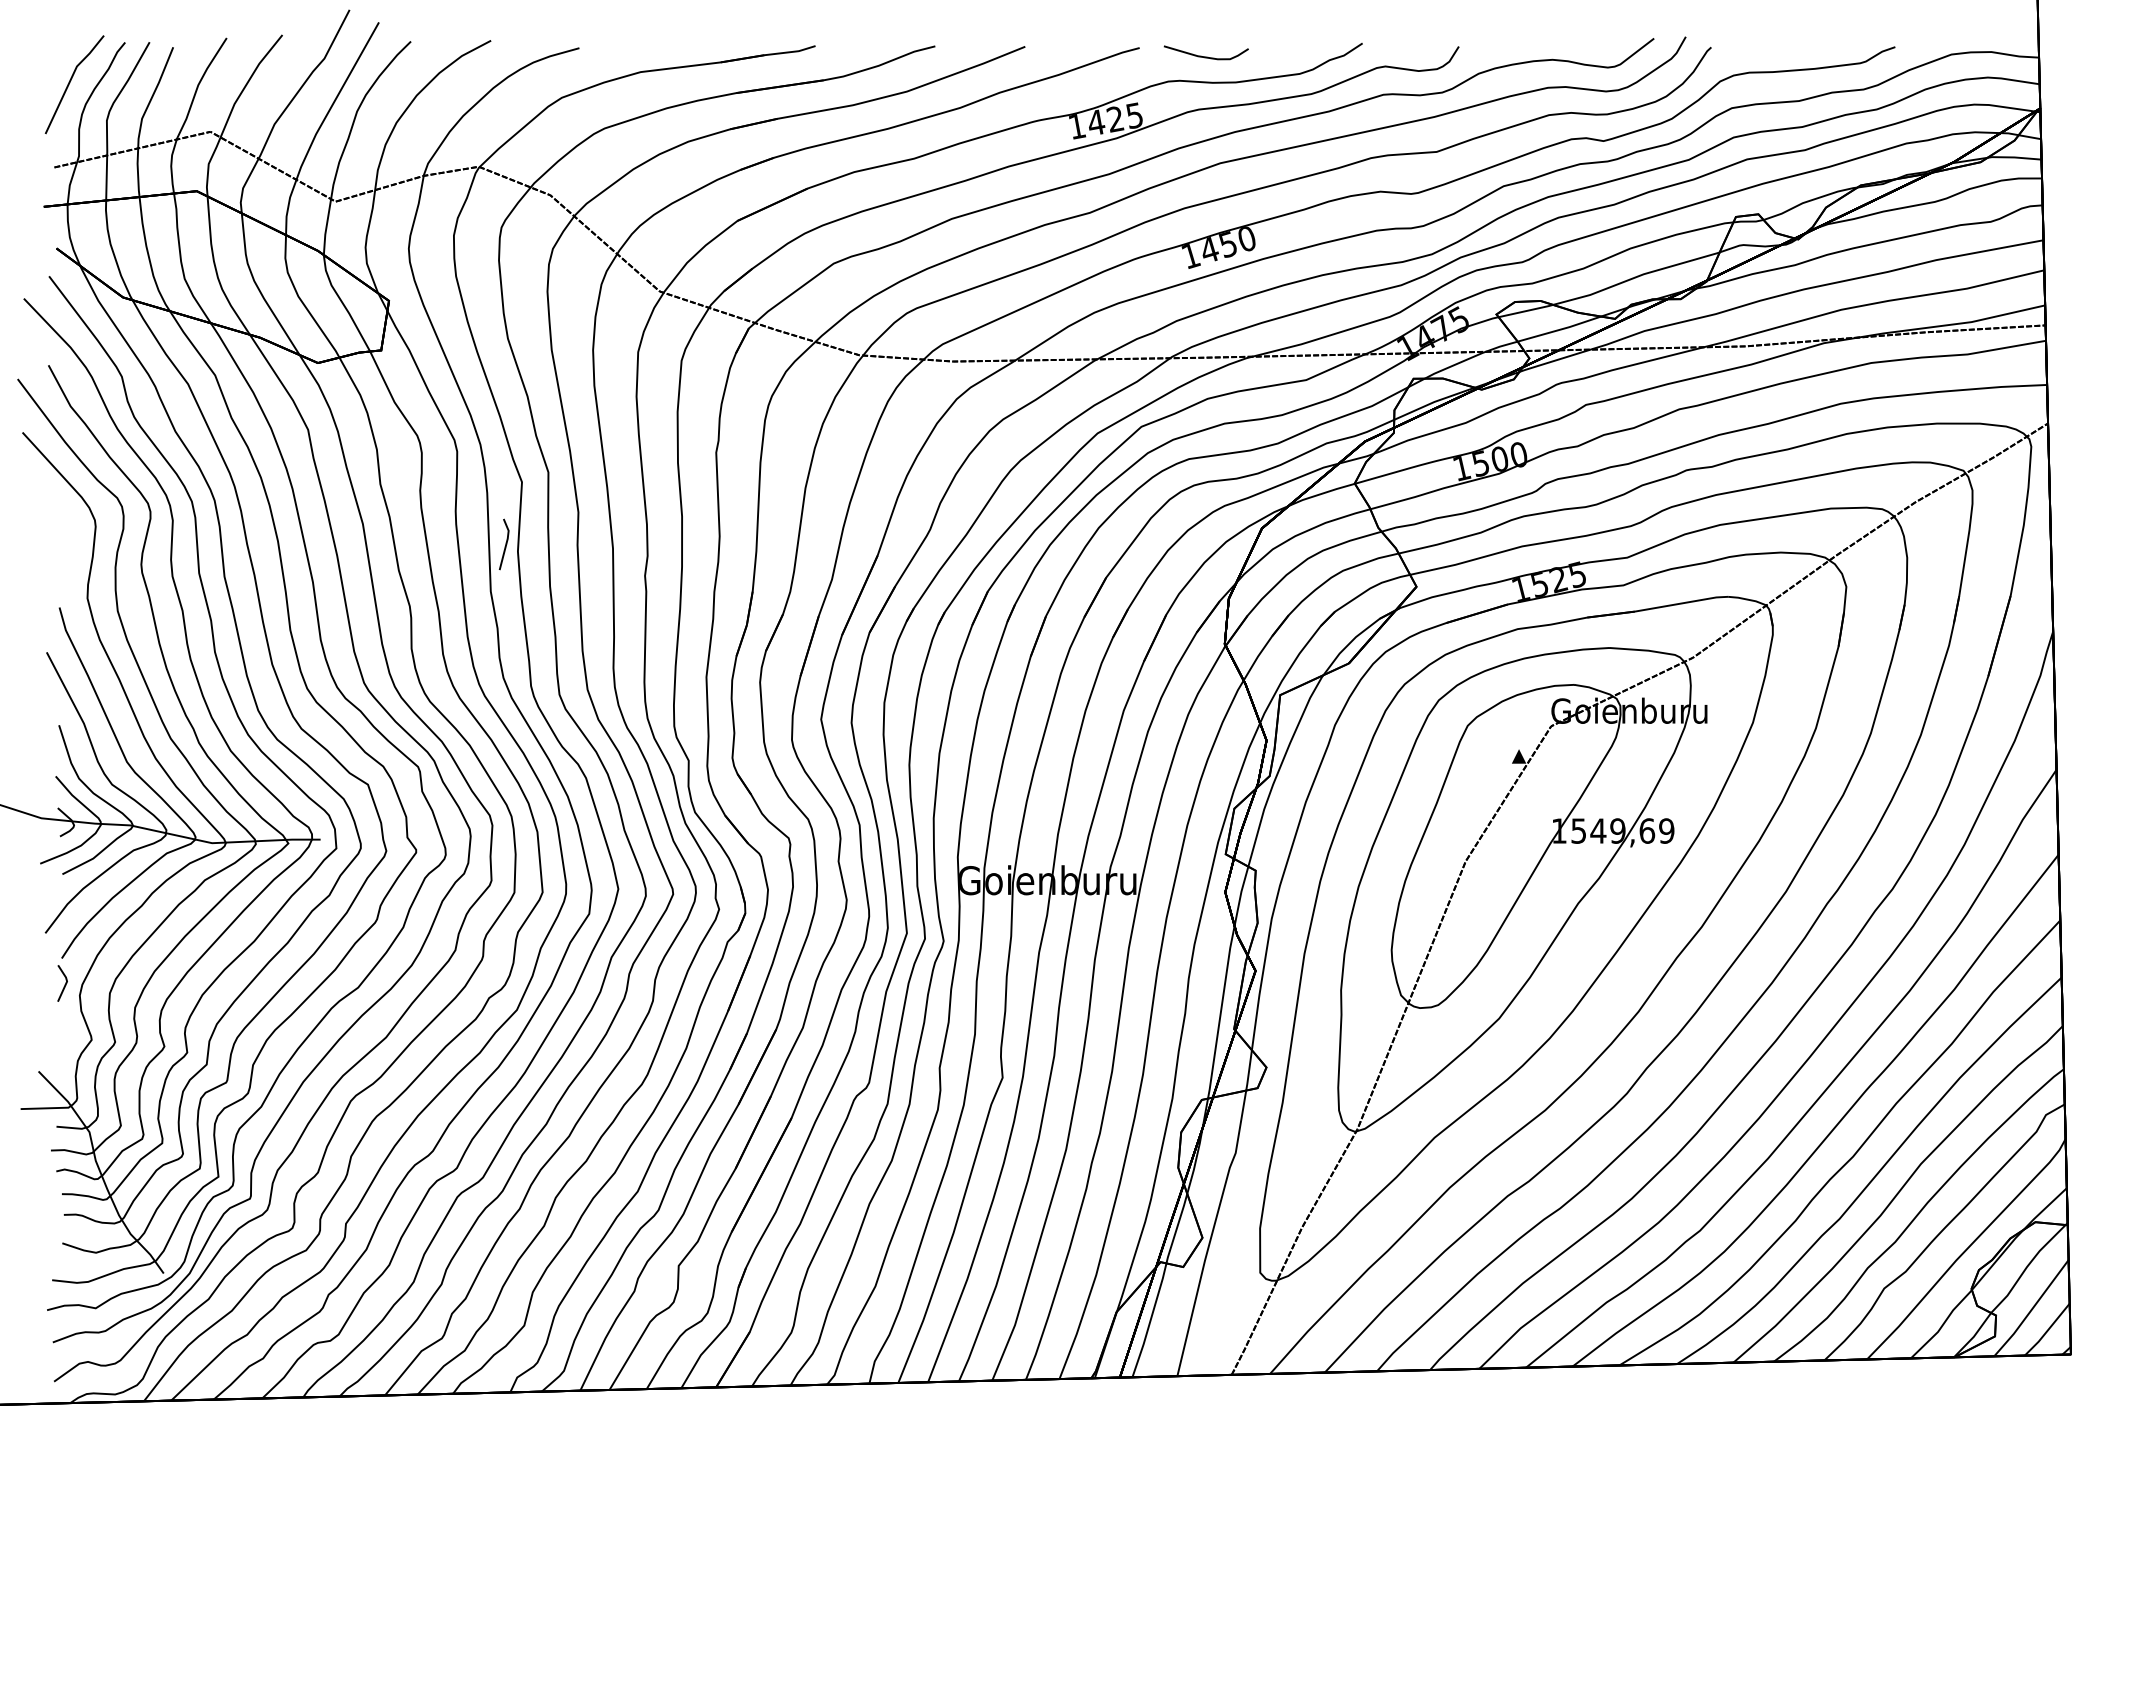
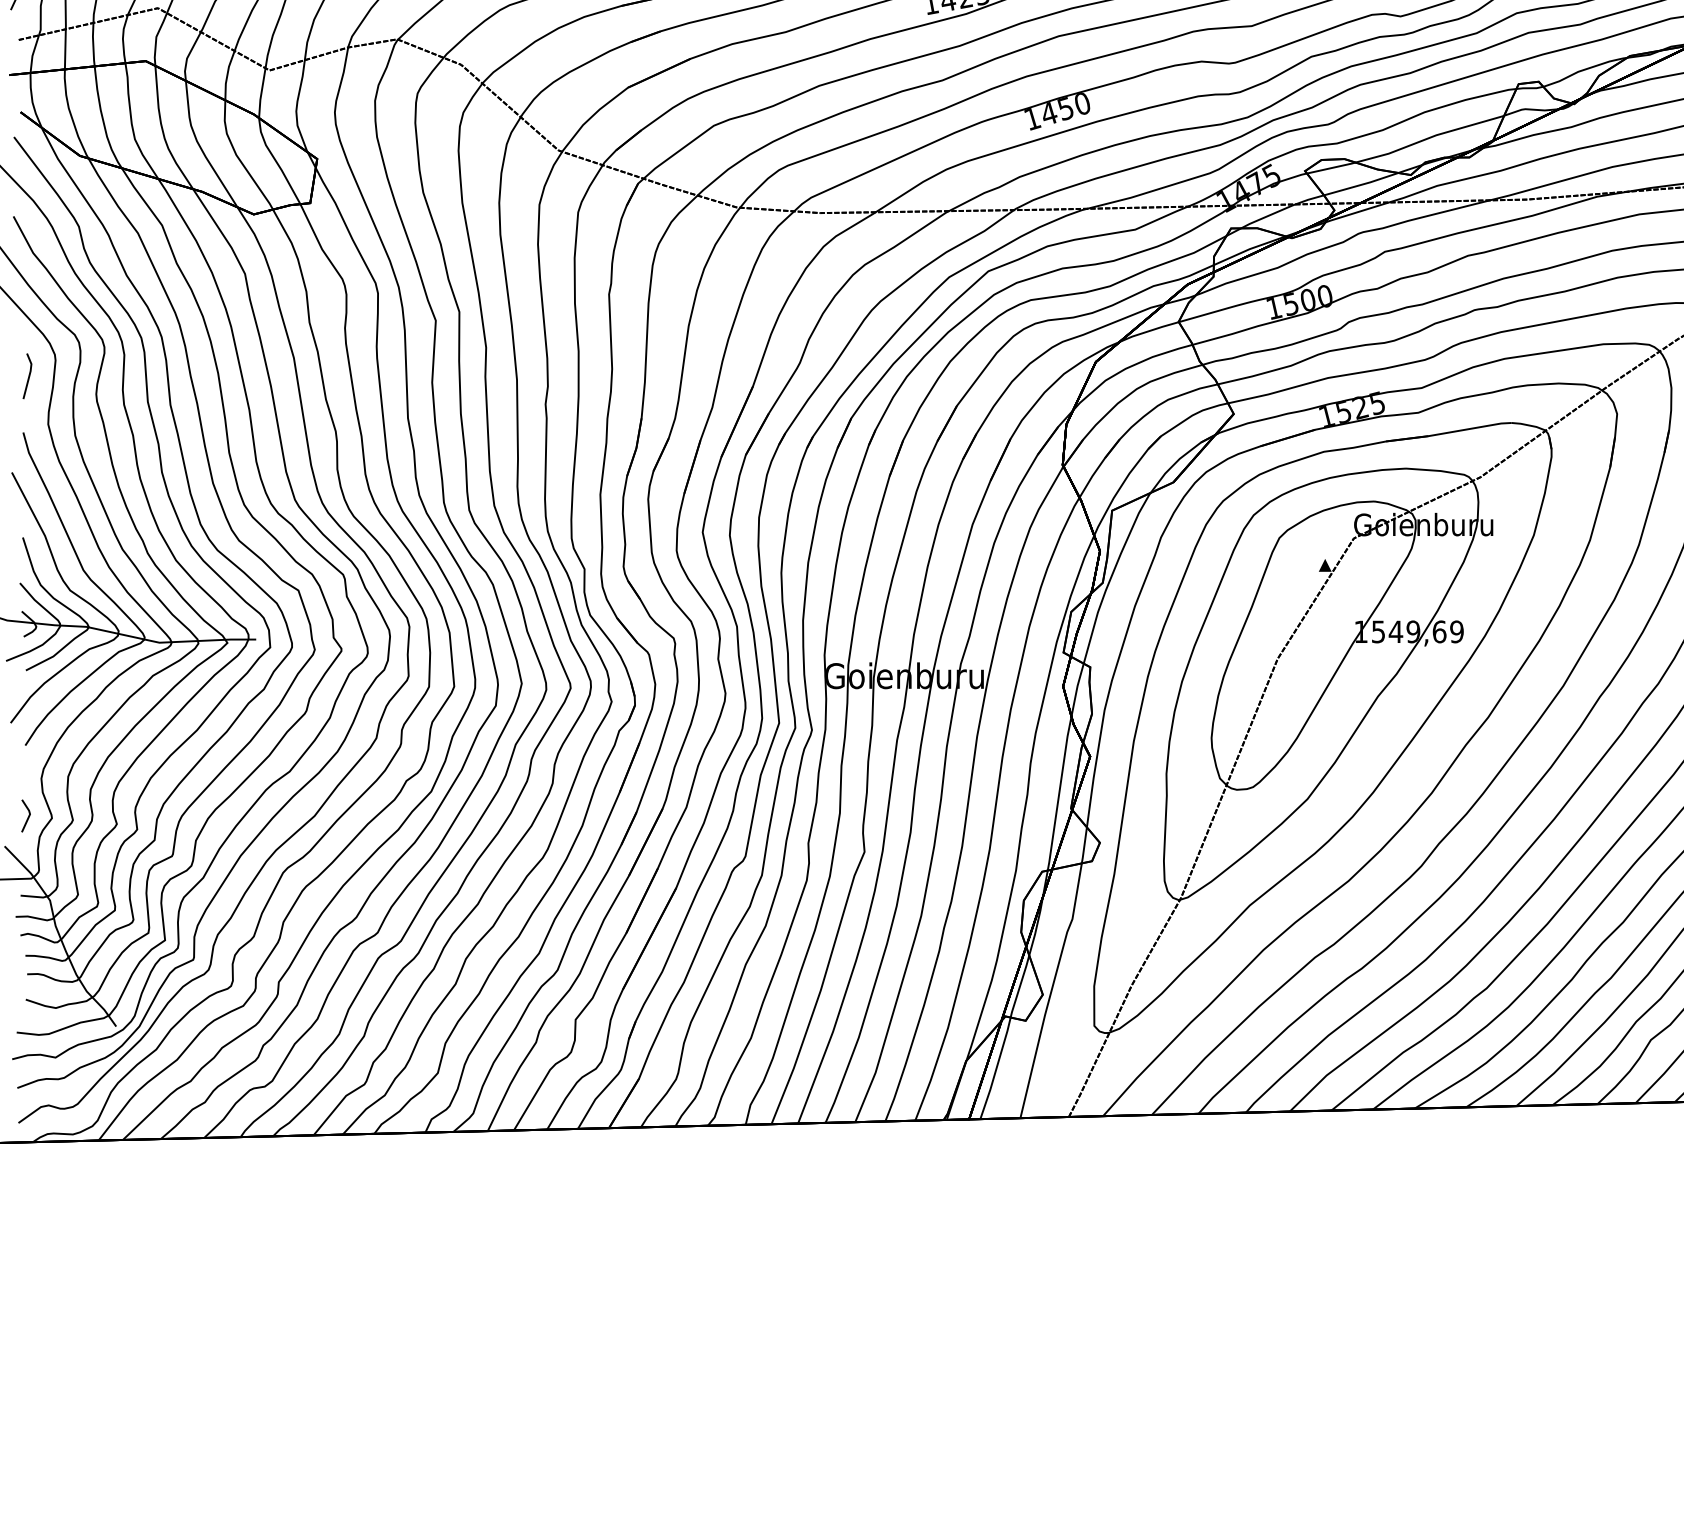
line: (505, 544) -> (28, 376), moved
line: (64, 984) -> (27, 816), moved

